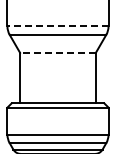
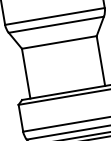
line: (58, 26) -> (55, 16), dashed -> solid
line: (58, 52) -> (59, 42), dashed -> solid

